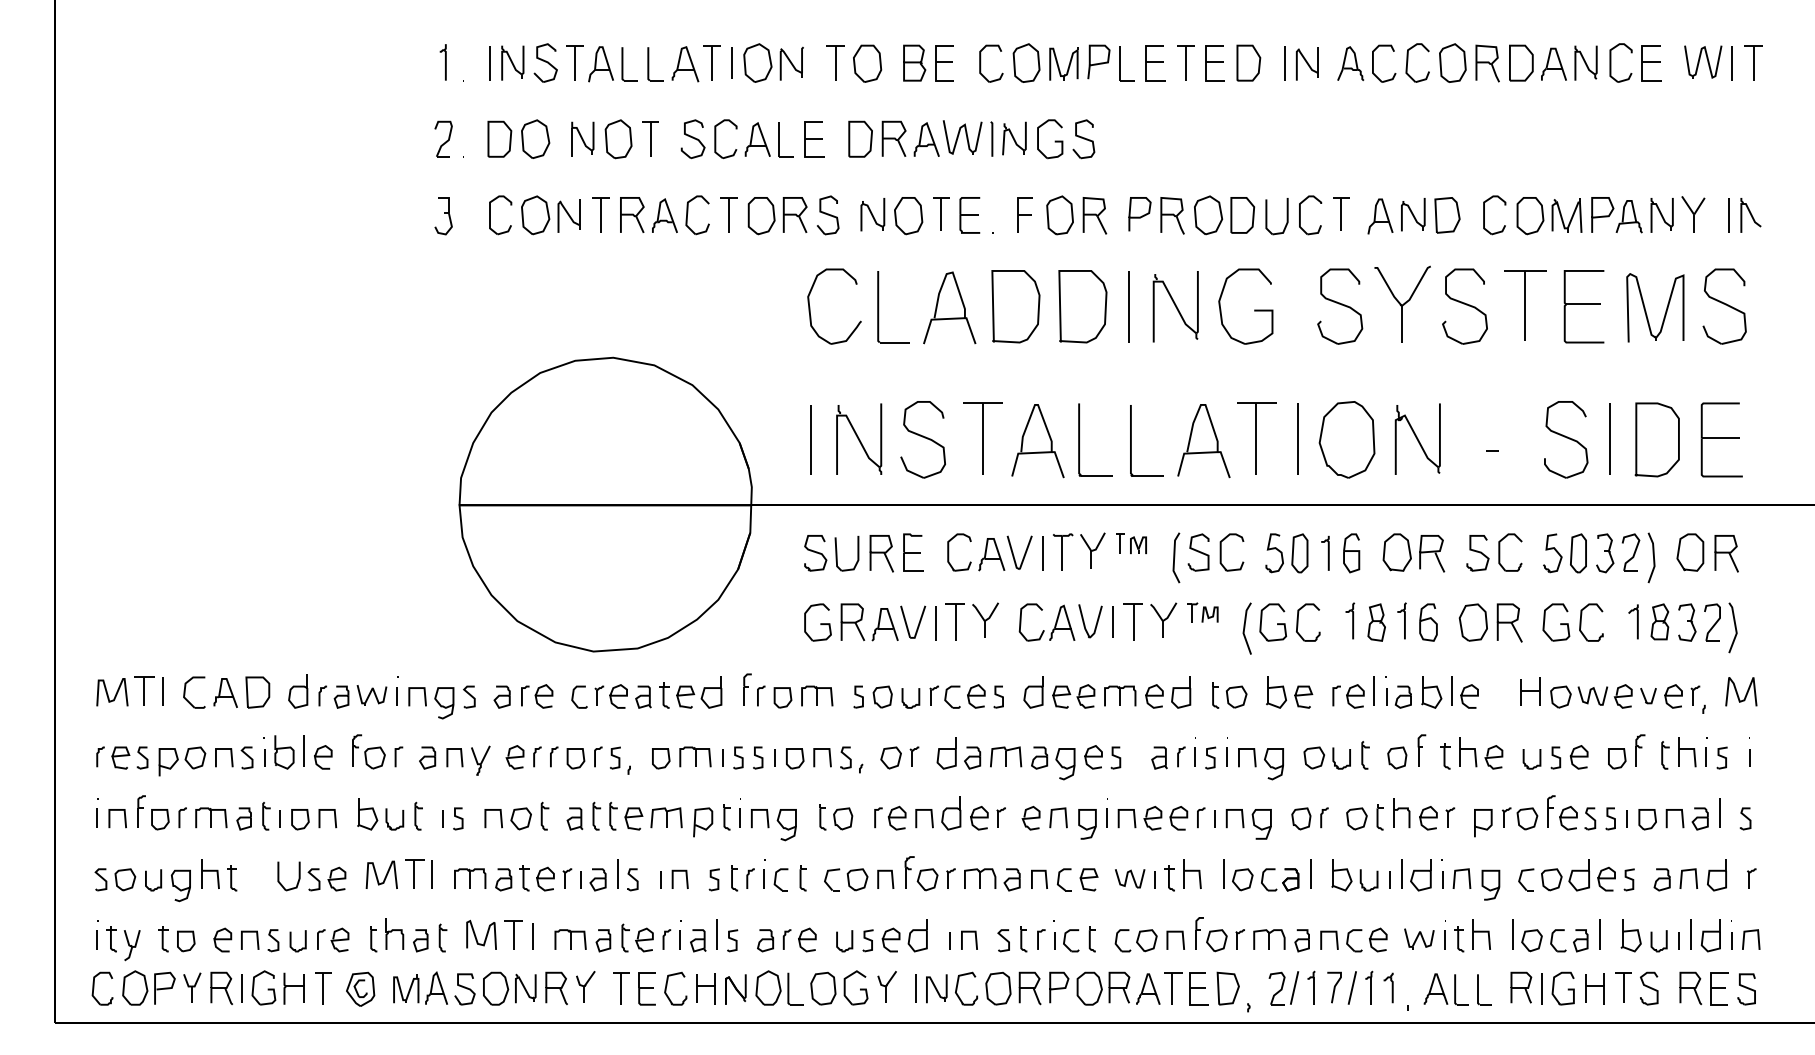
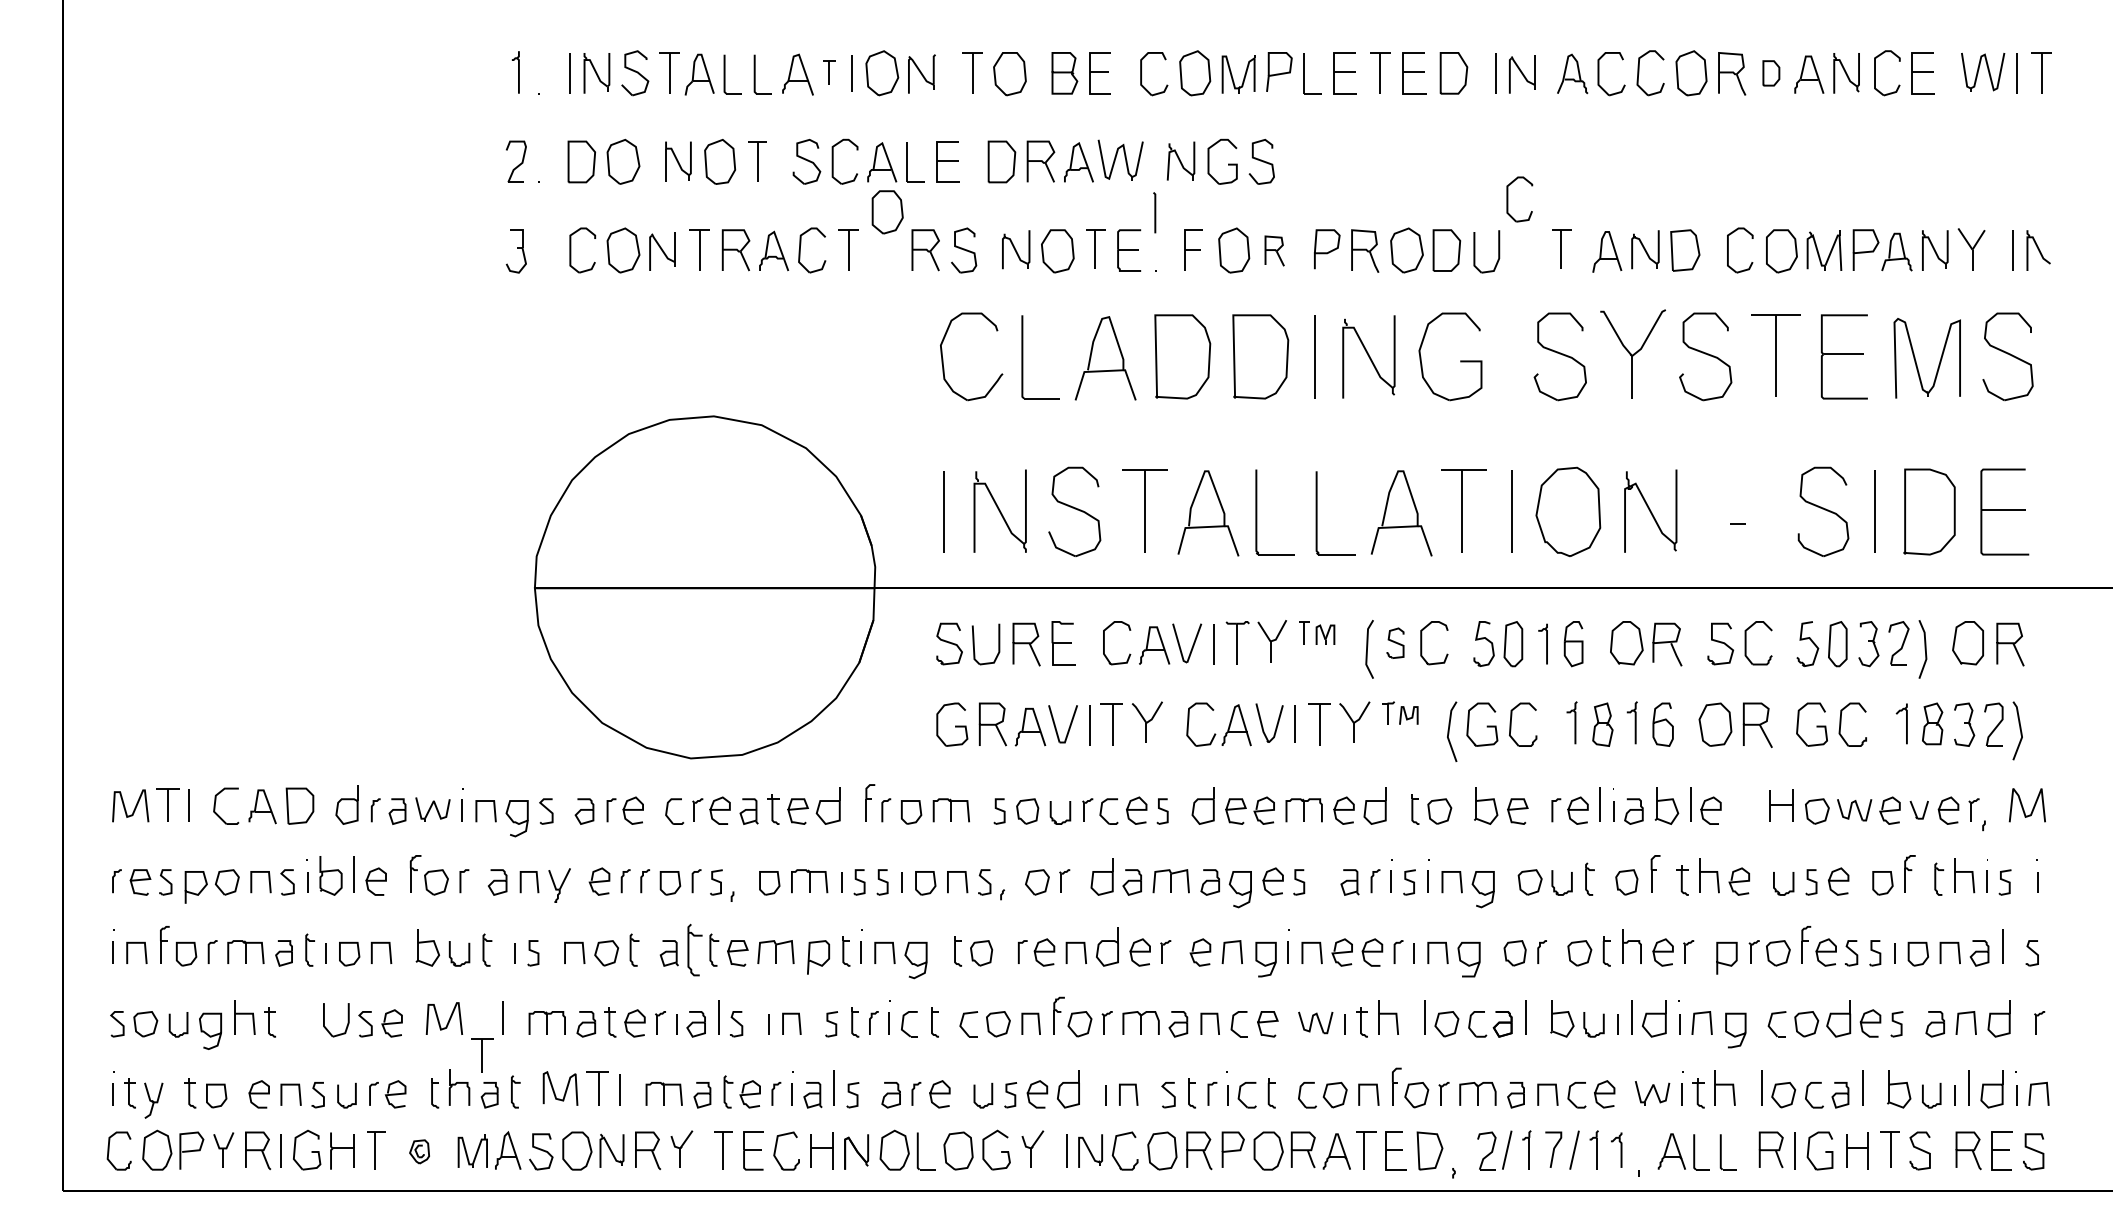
part: (712, 62) -> (829, 72), size x0.6
part: (1521, 63) -> (1771, 73), size x0.6
line: (991, 138) -> (1154, 212), moved
part: (1094, 215) -> (1274, 250), size x0.7
part: (1300, 215) -> (1508, 199), moved
part: (761, 216) -> (887, 212), moved
part: (1198, 552) -> (1395, 643), size x0.7
part: (596, 815) -> (694, 949), size x1.6
part: (414, 874) -> (482, 1055), moved
part: (360, 989) -> (419, 1151), size x0.6

